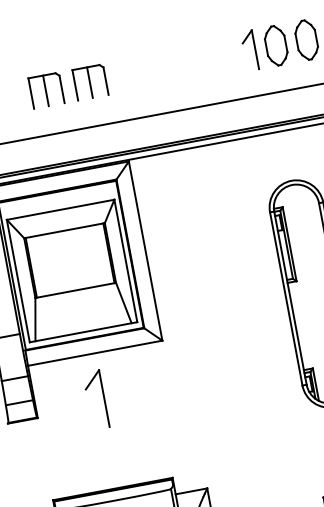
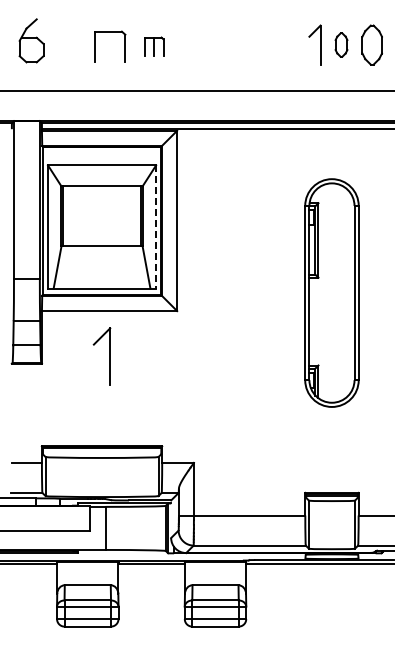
part: (276, 45) -> (341, 44), size x0.6
part: (90, 81) -> (154, 46), size x0.6
line: (45, 90) -> (109, 46), removed
line: (126, 260) -> (156, 226), solid -> dashed

